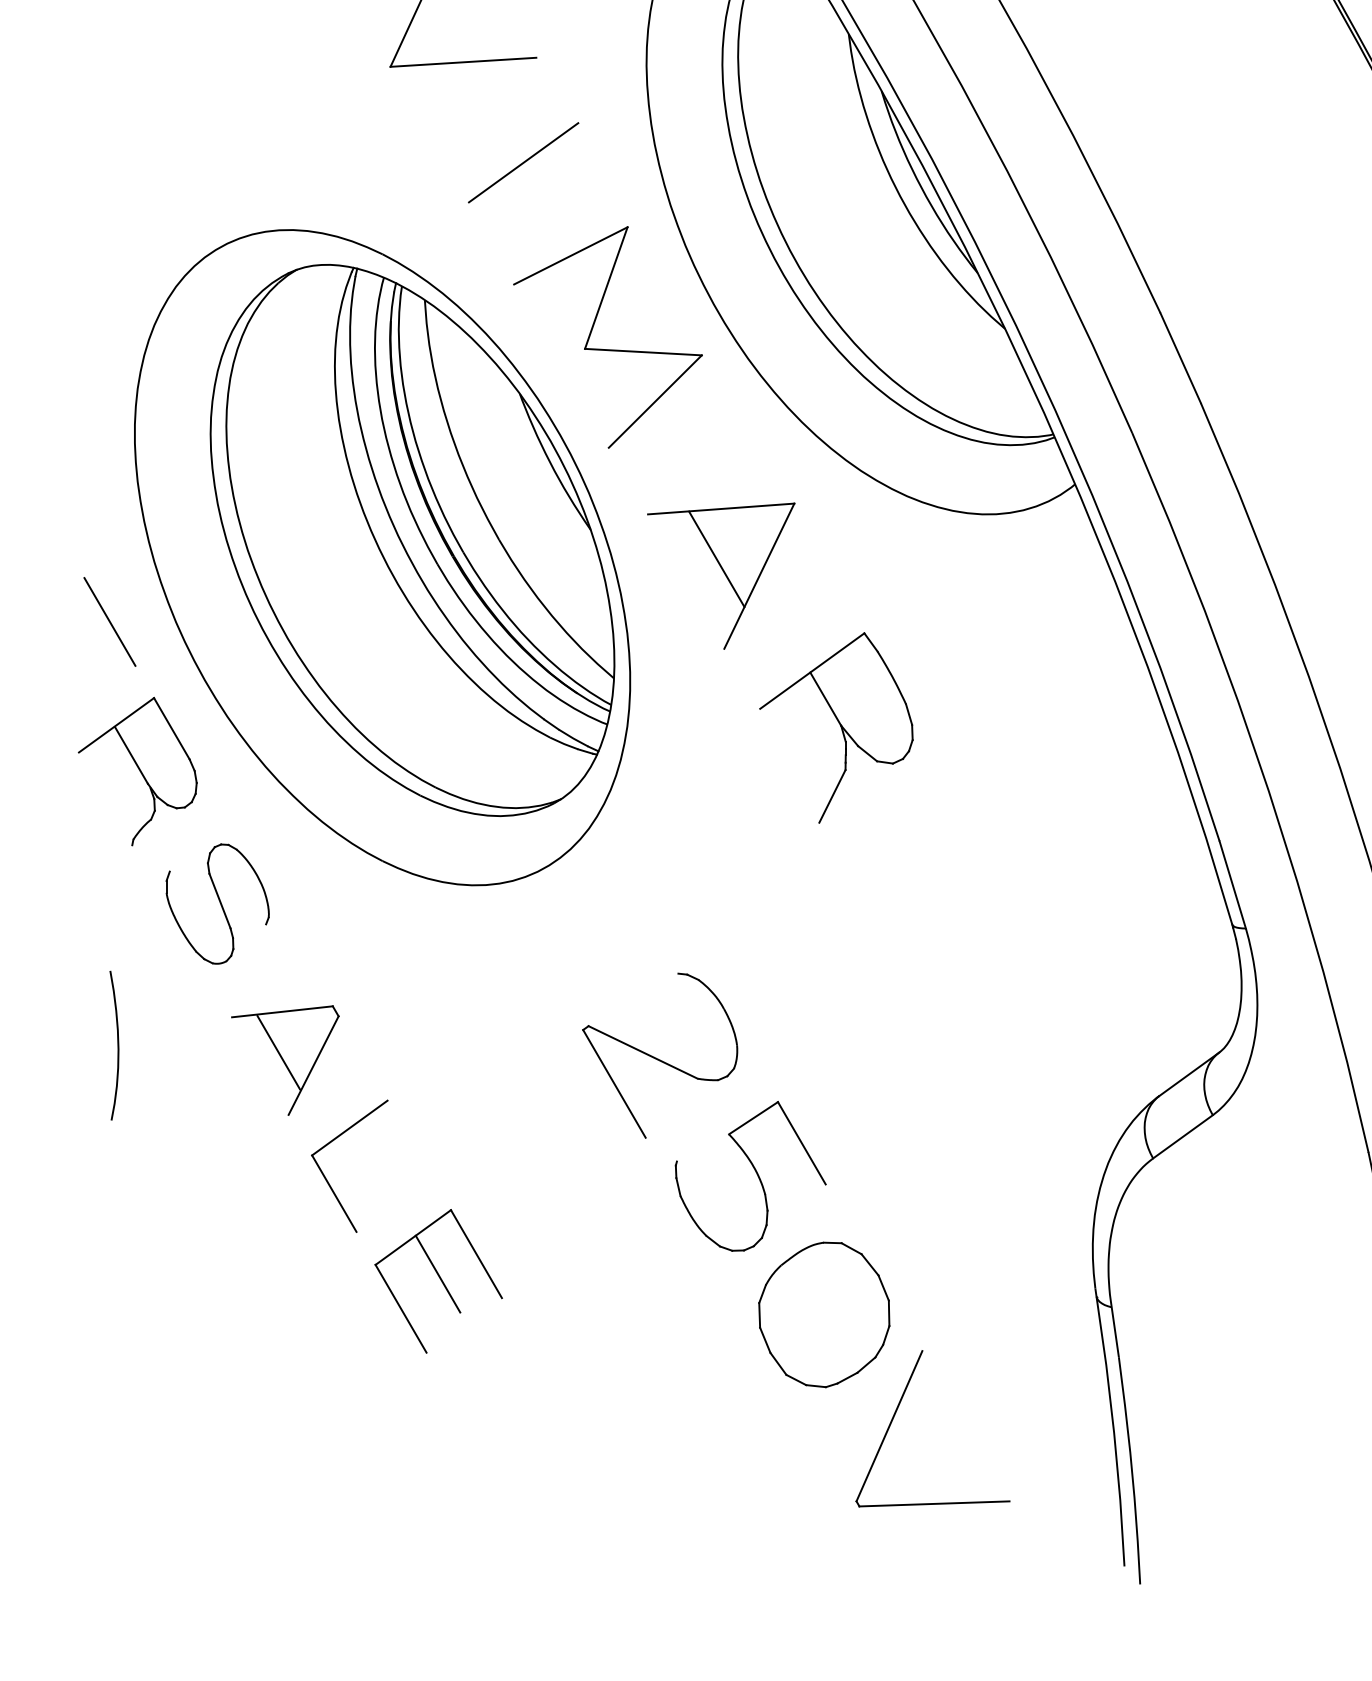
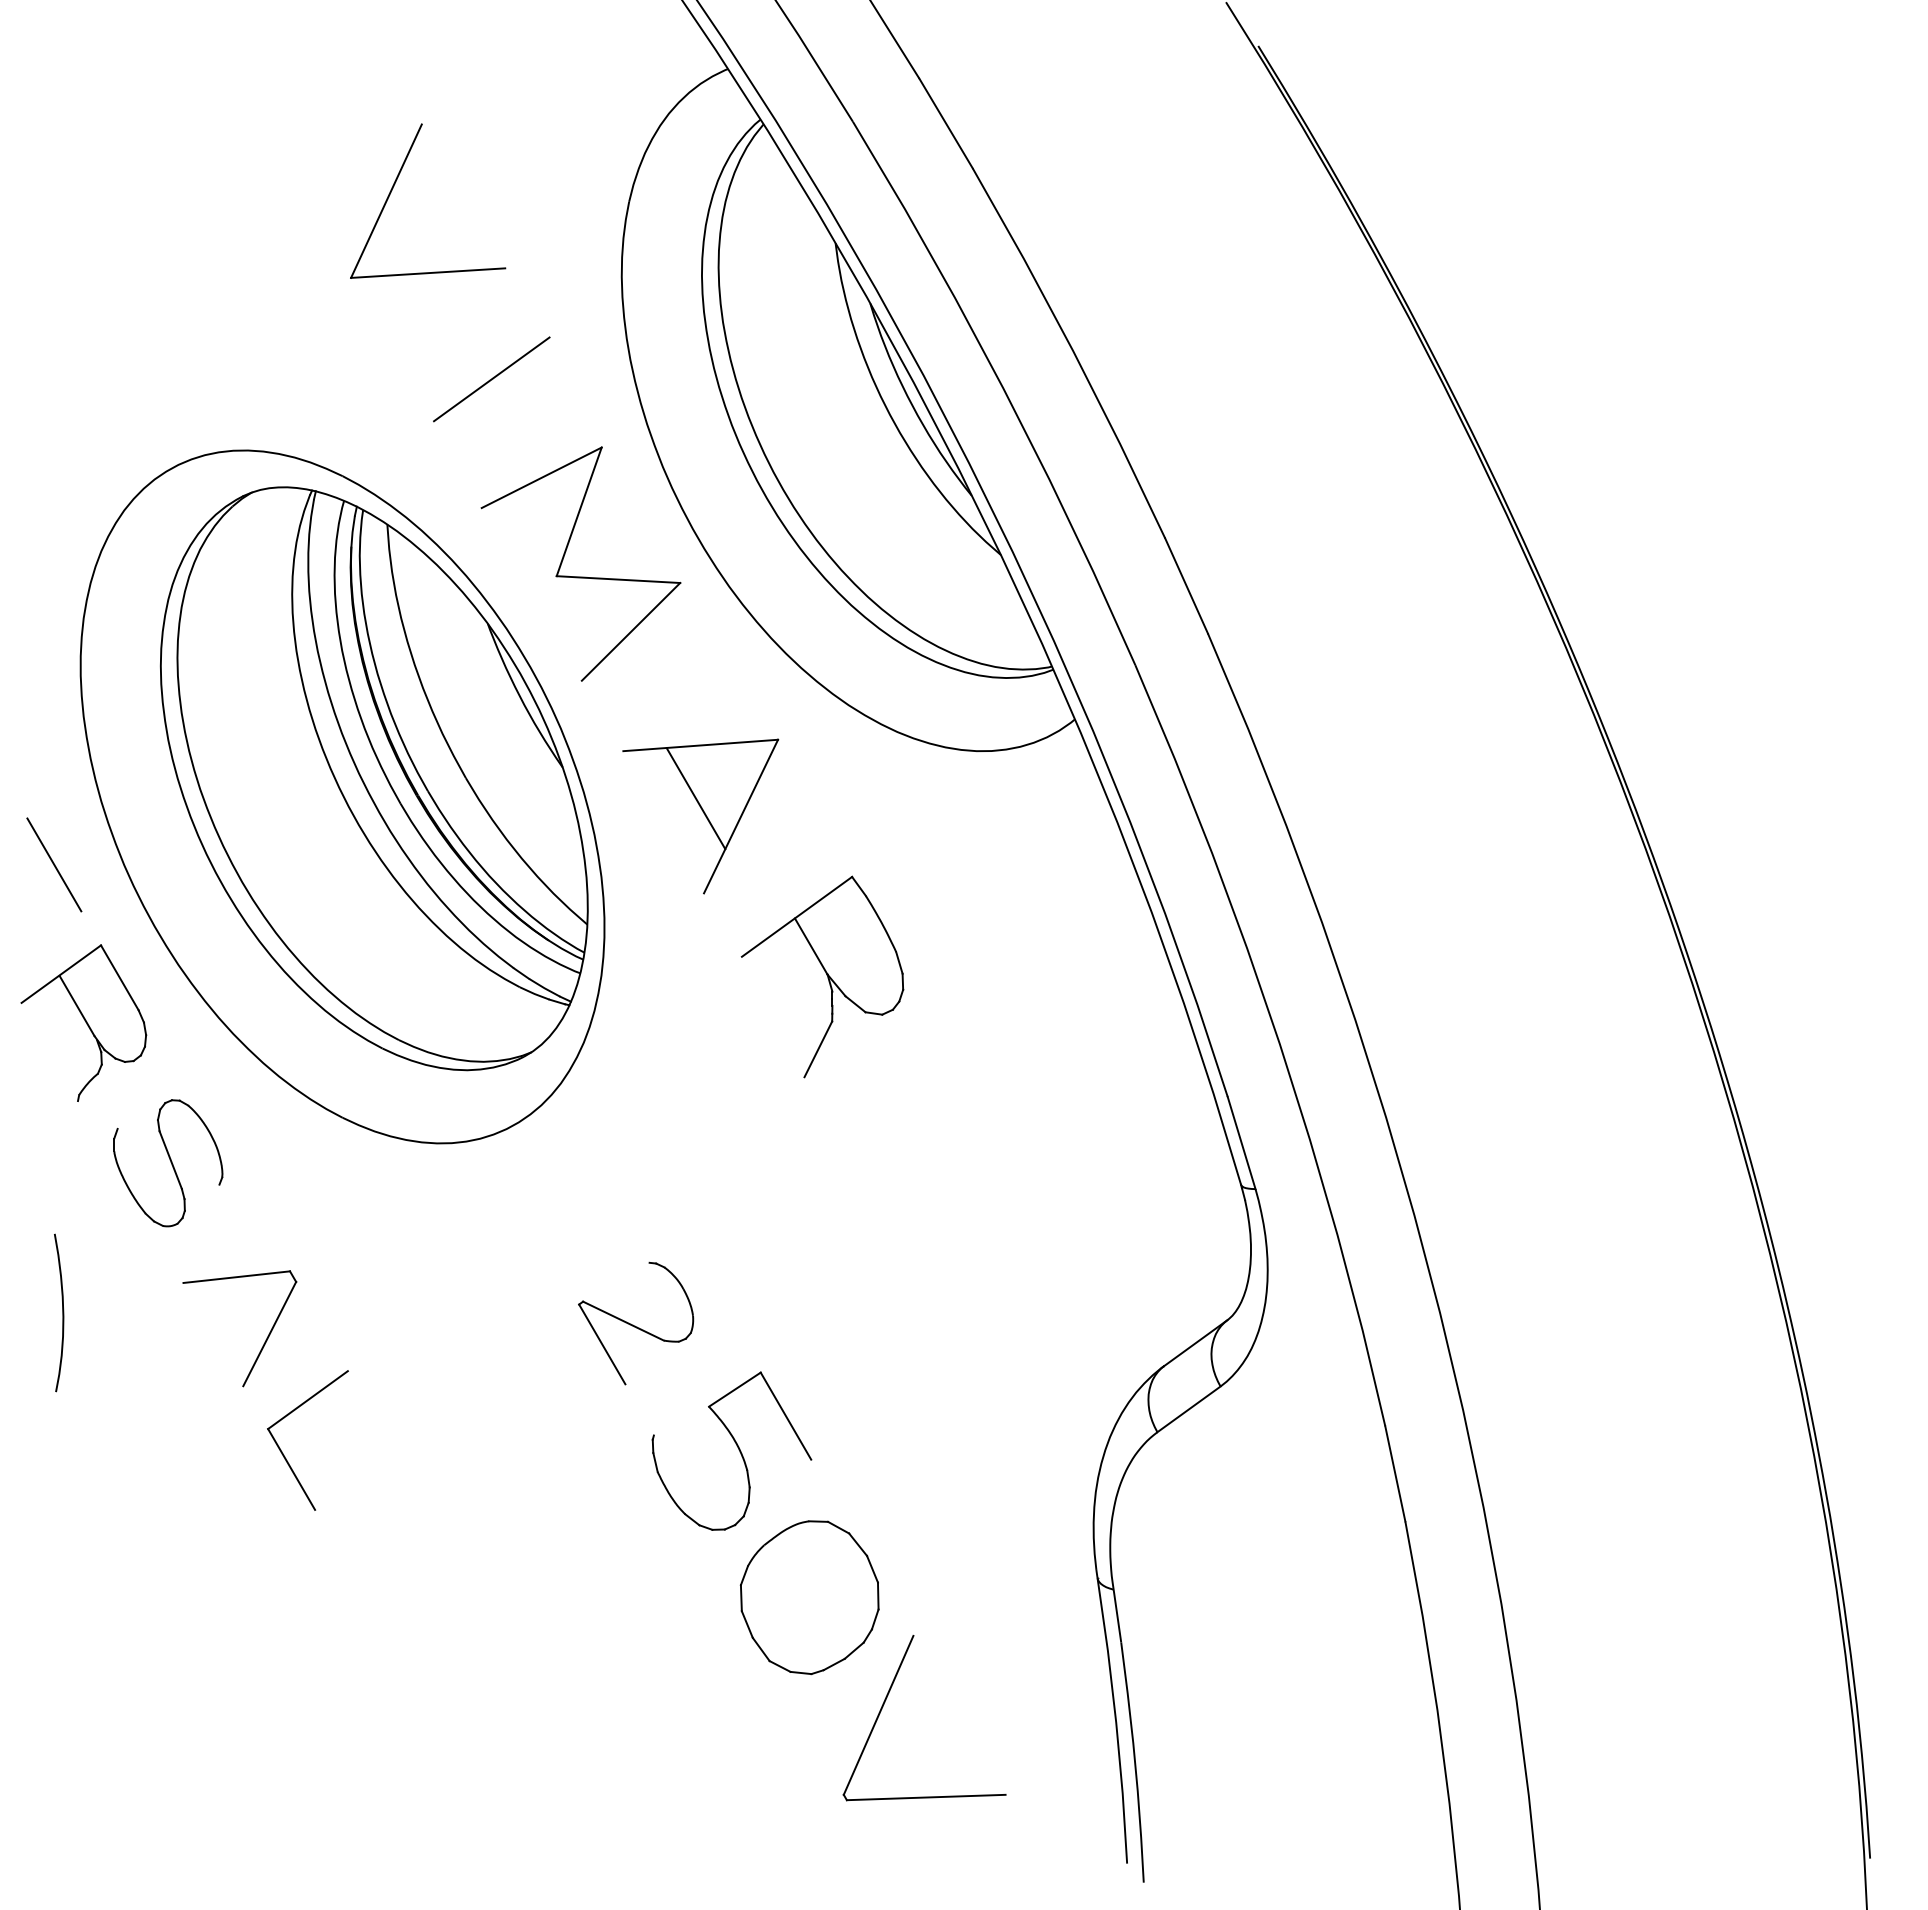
line: (278, 1052) -> (232, 1320), removed
part: (659, 1055) -> (635, 1323), size x0.7
part: (438, 1280) -> (401, 1561), removed

